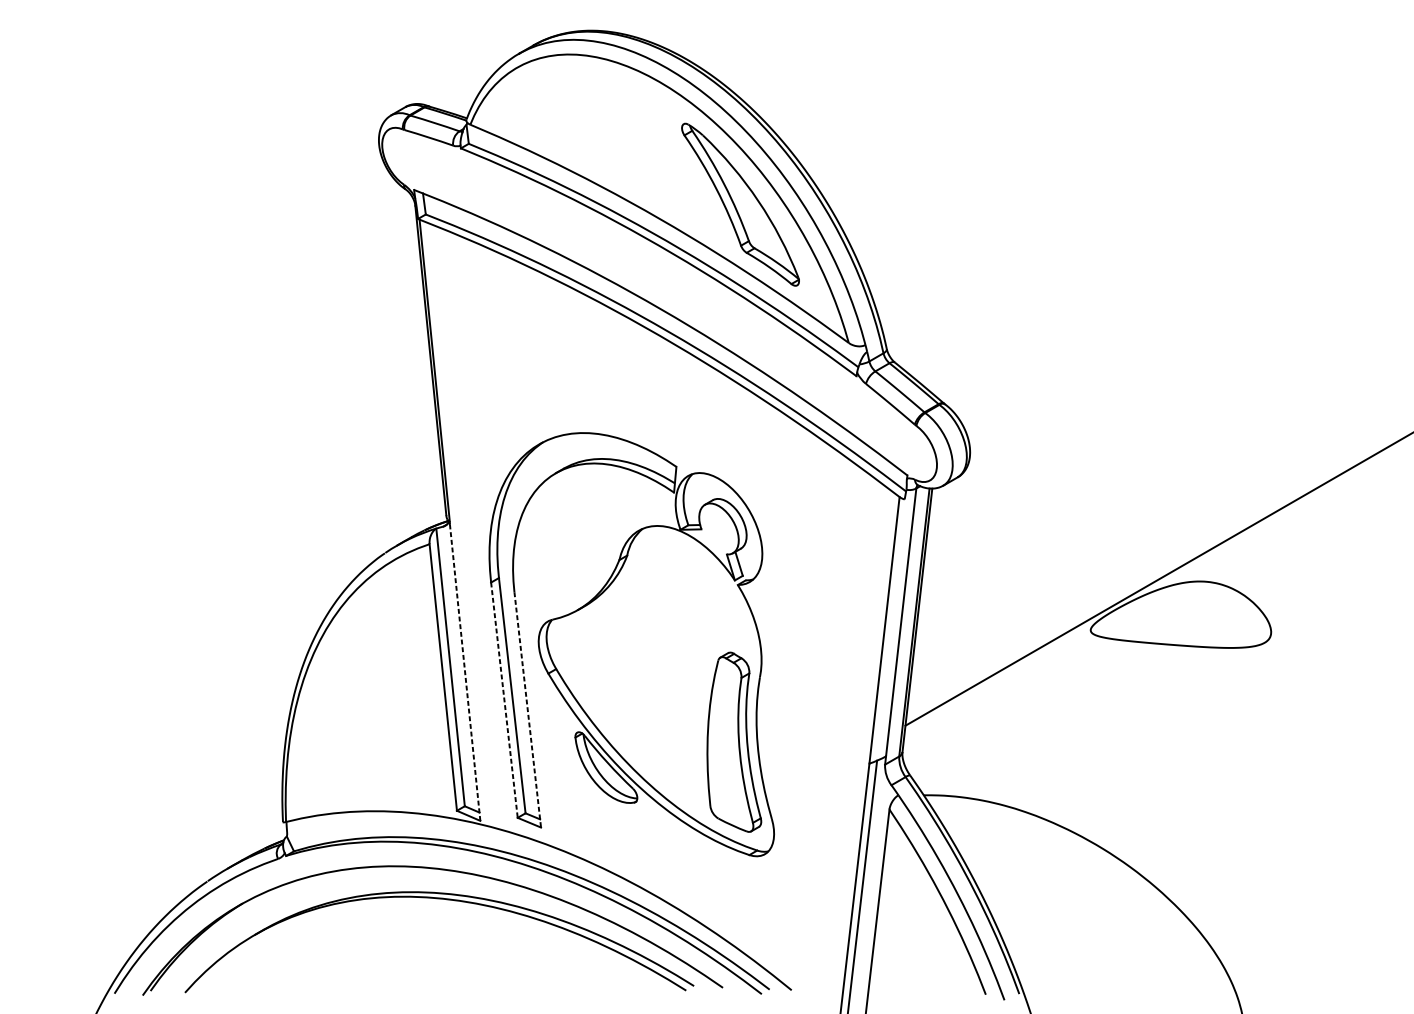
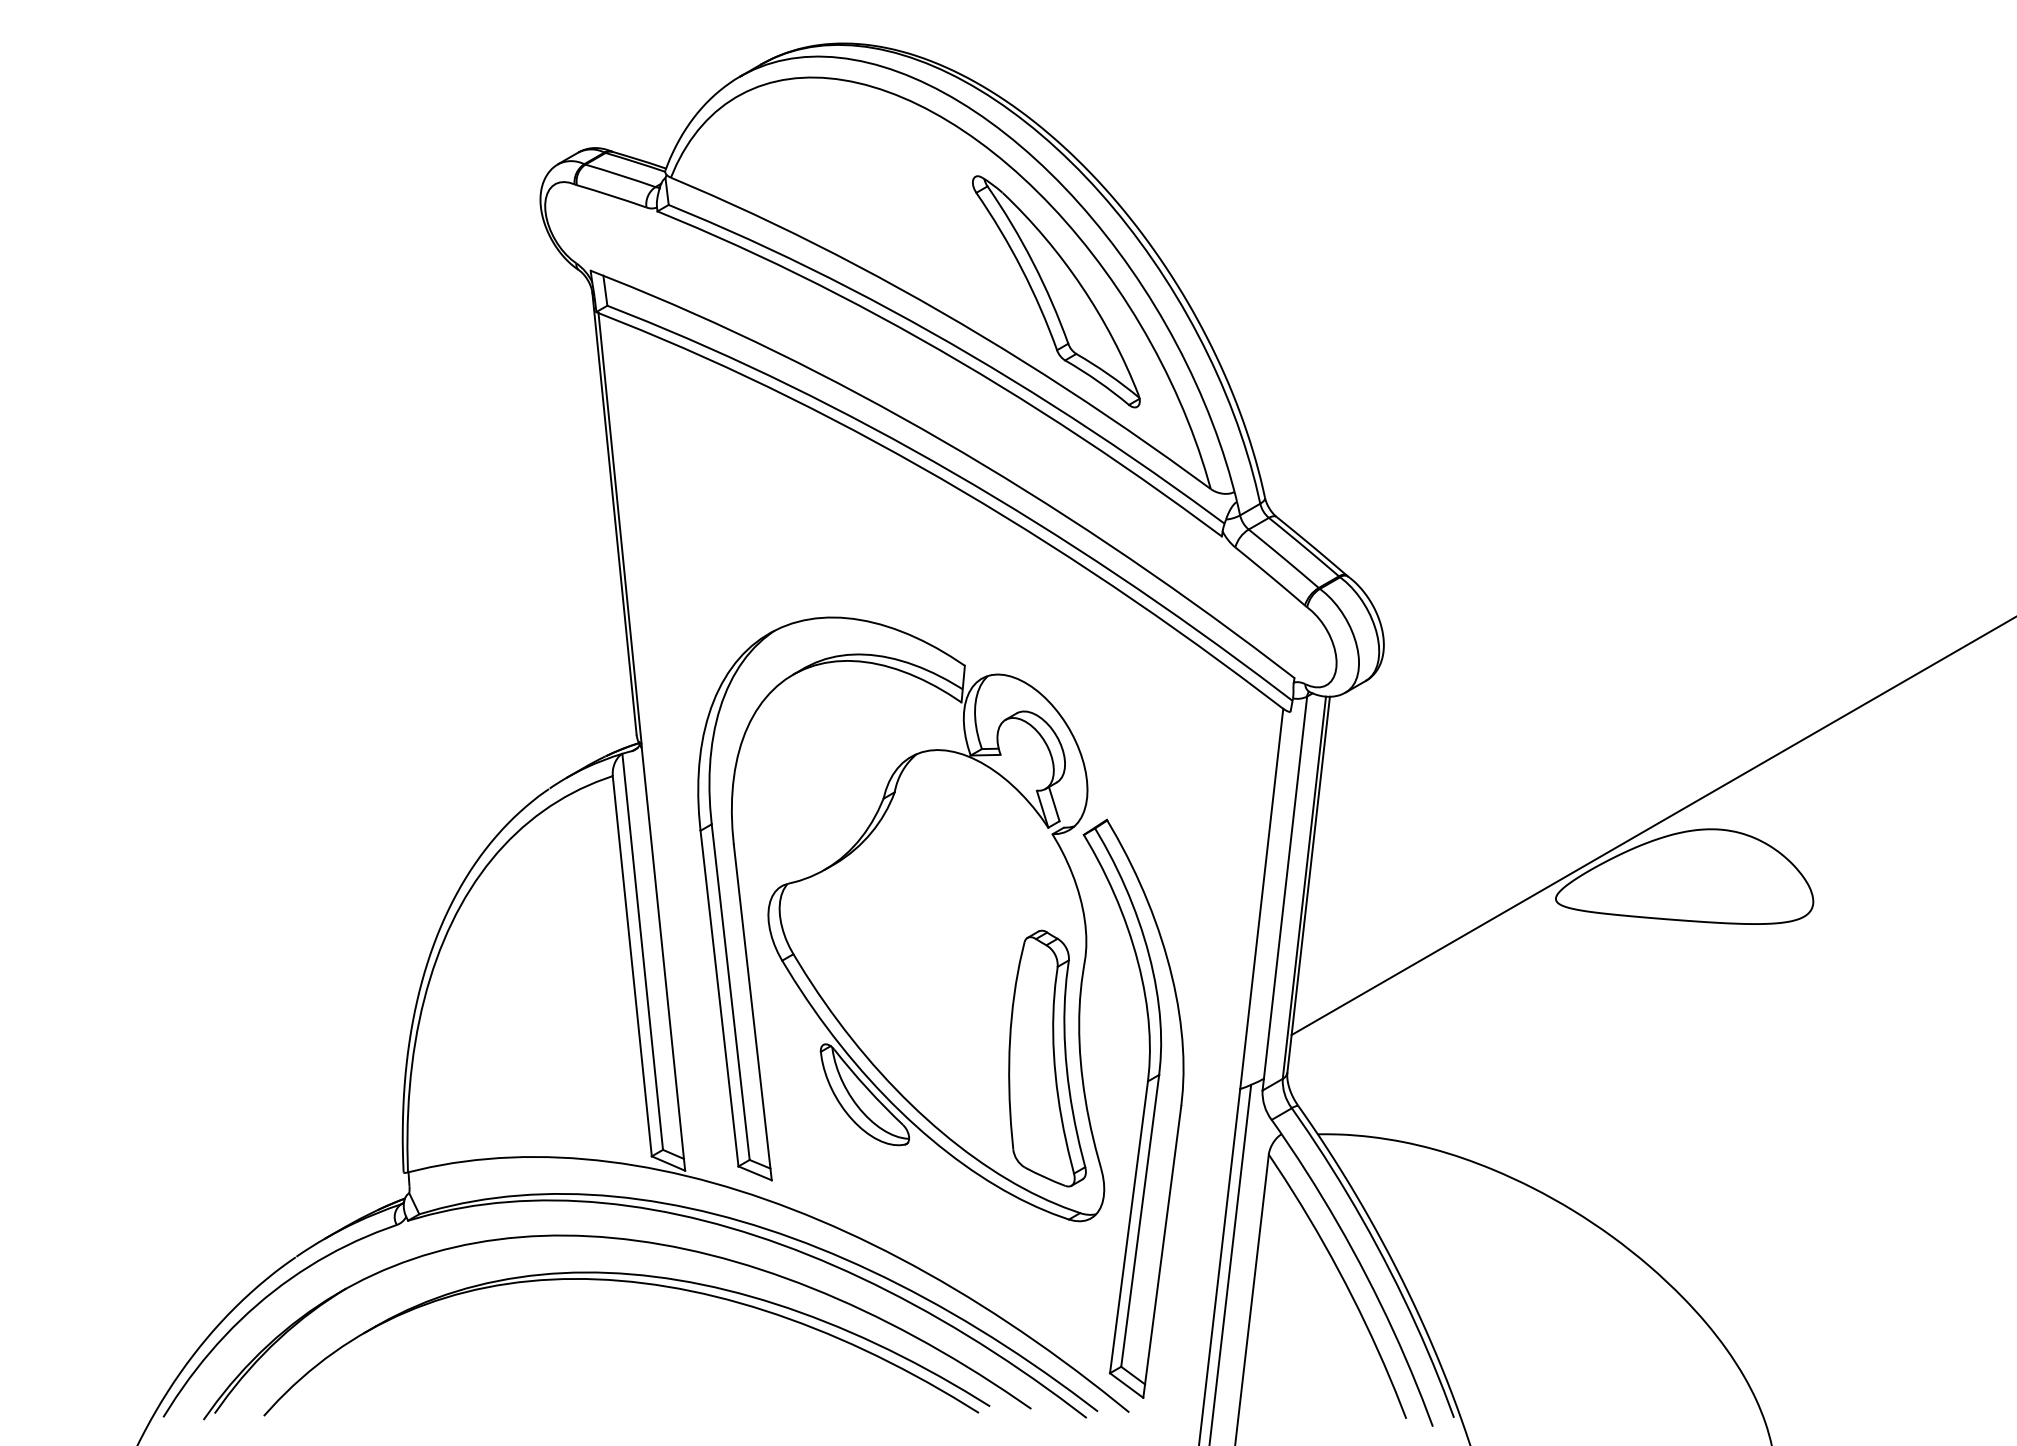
line: (465, 672) -> (663, 959), dashed -> solid
line: (504, 700) -> (719, 998), dashed -> solid
line: (527, 709) -> (752, 1012), dashed -> solid
part: (801, 777) -> (1143, 1108), added

